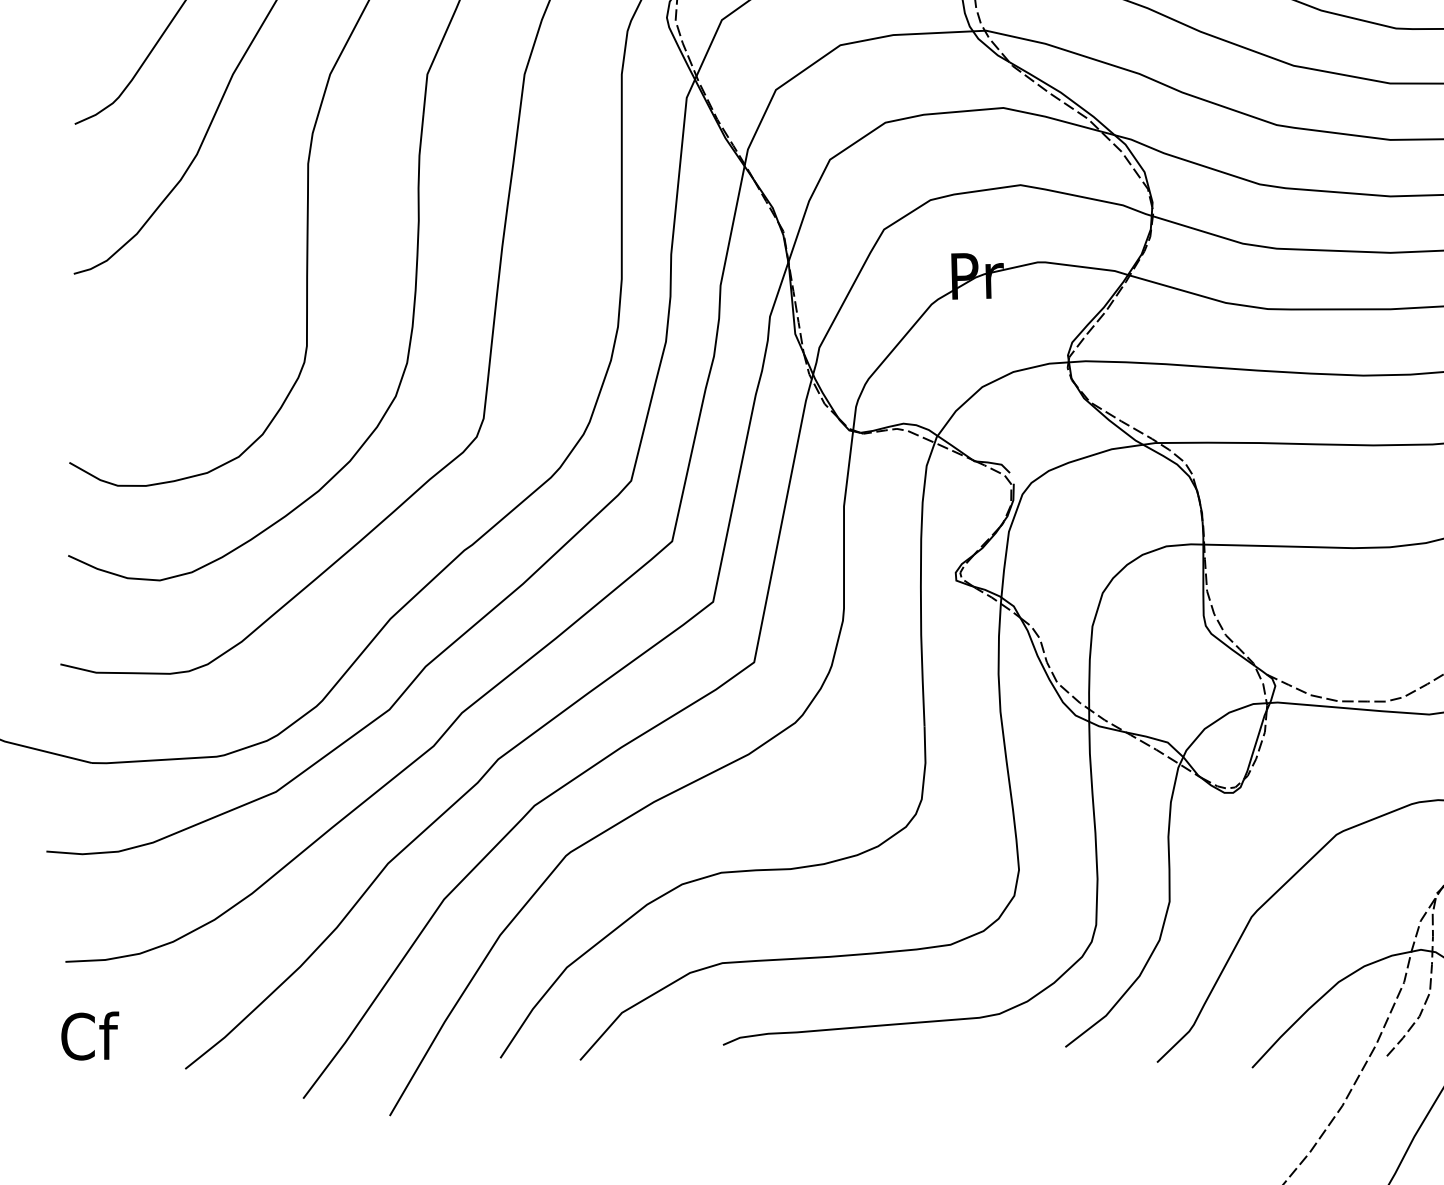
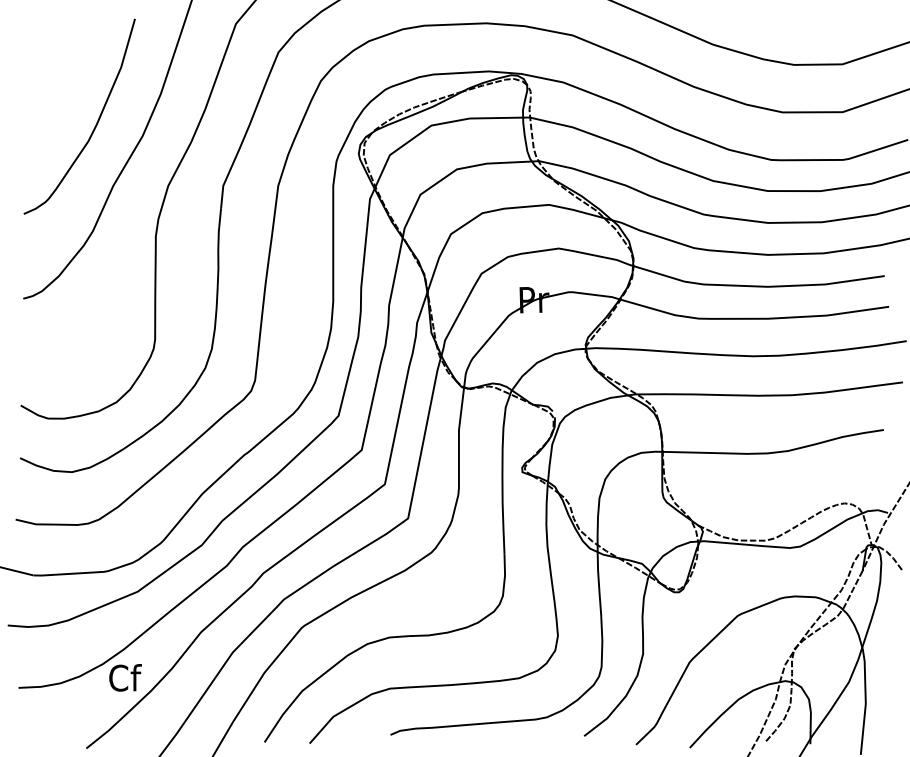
text: (90, 1035) -> (125, 677), moved

